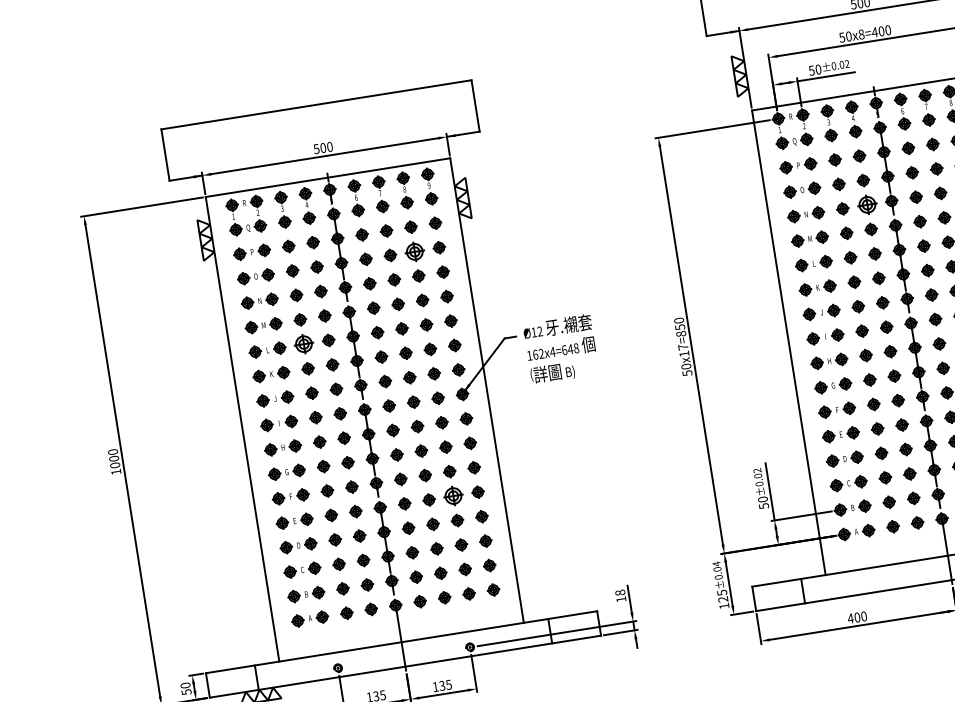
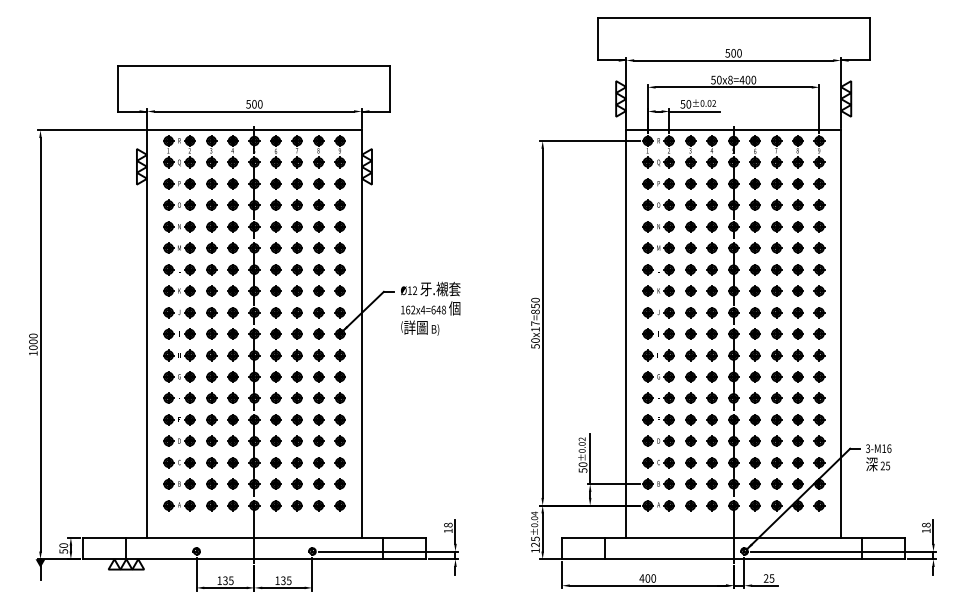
part: (866, 204) -> (711, 226), size x0.62
part: (414, 250) -> (318, 204), size x0.62
part: (304, 344) -> (211, 269), size x0.62
part: (453, 495) -> (318, 419), size x0.62

